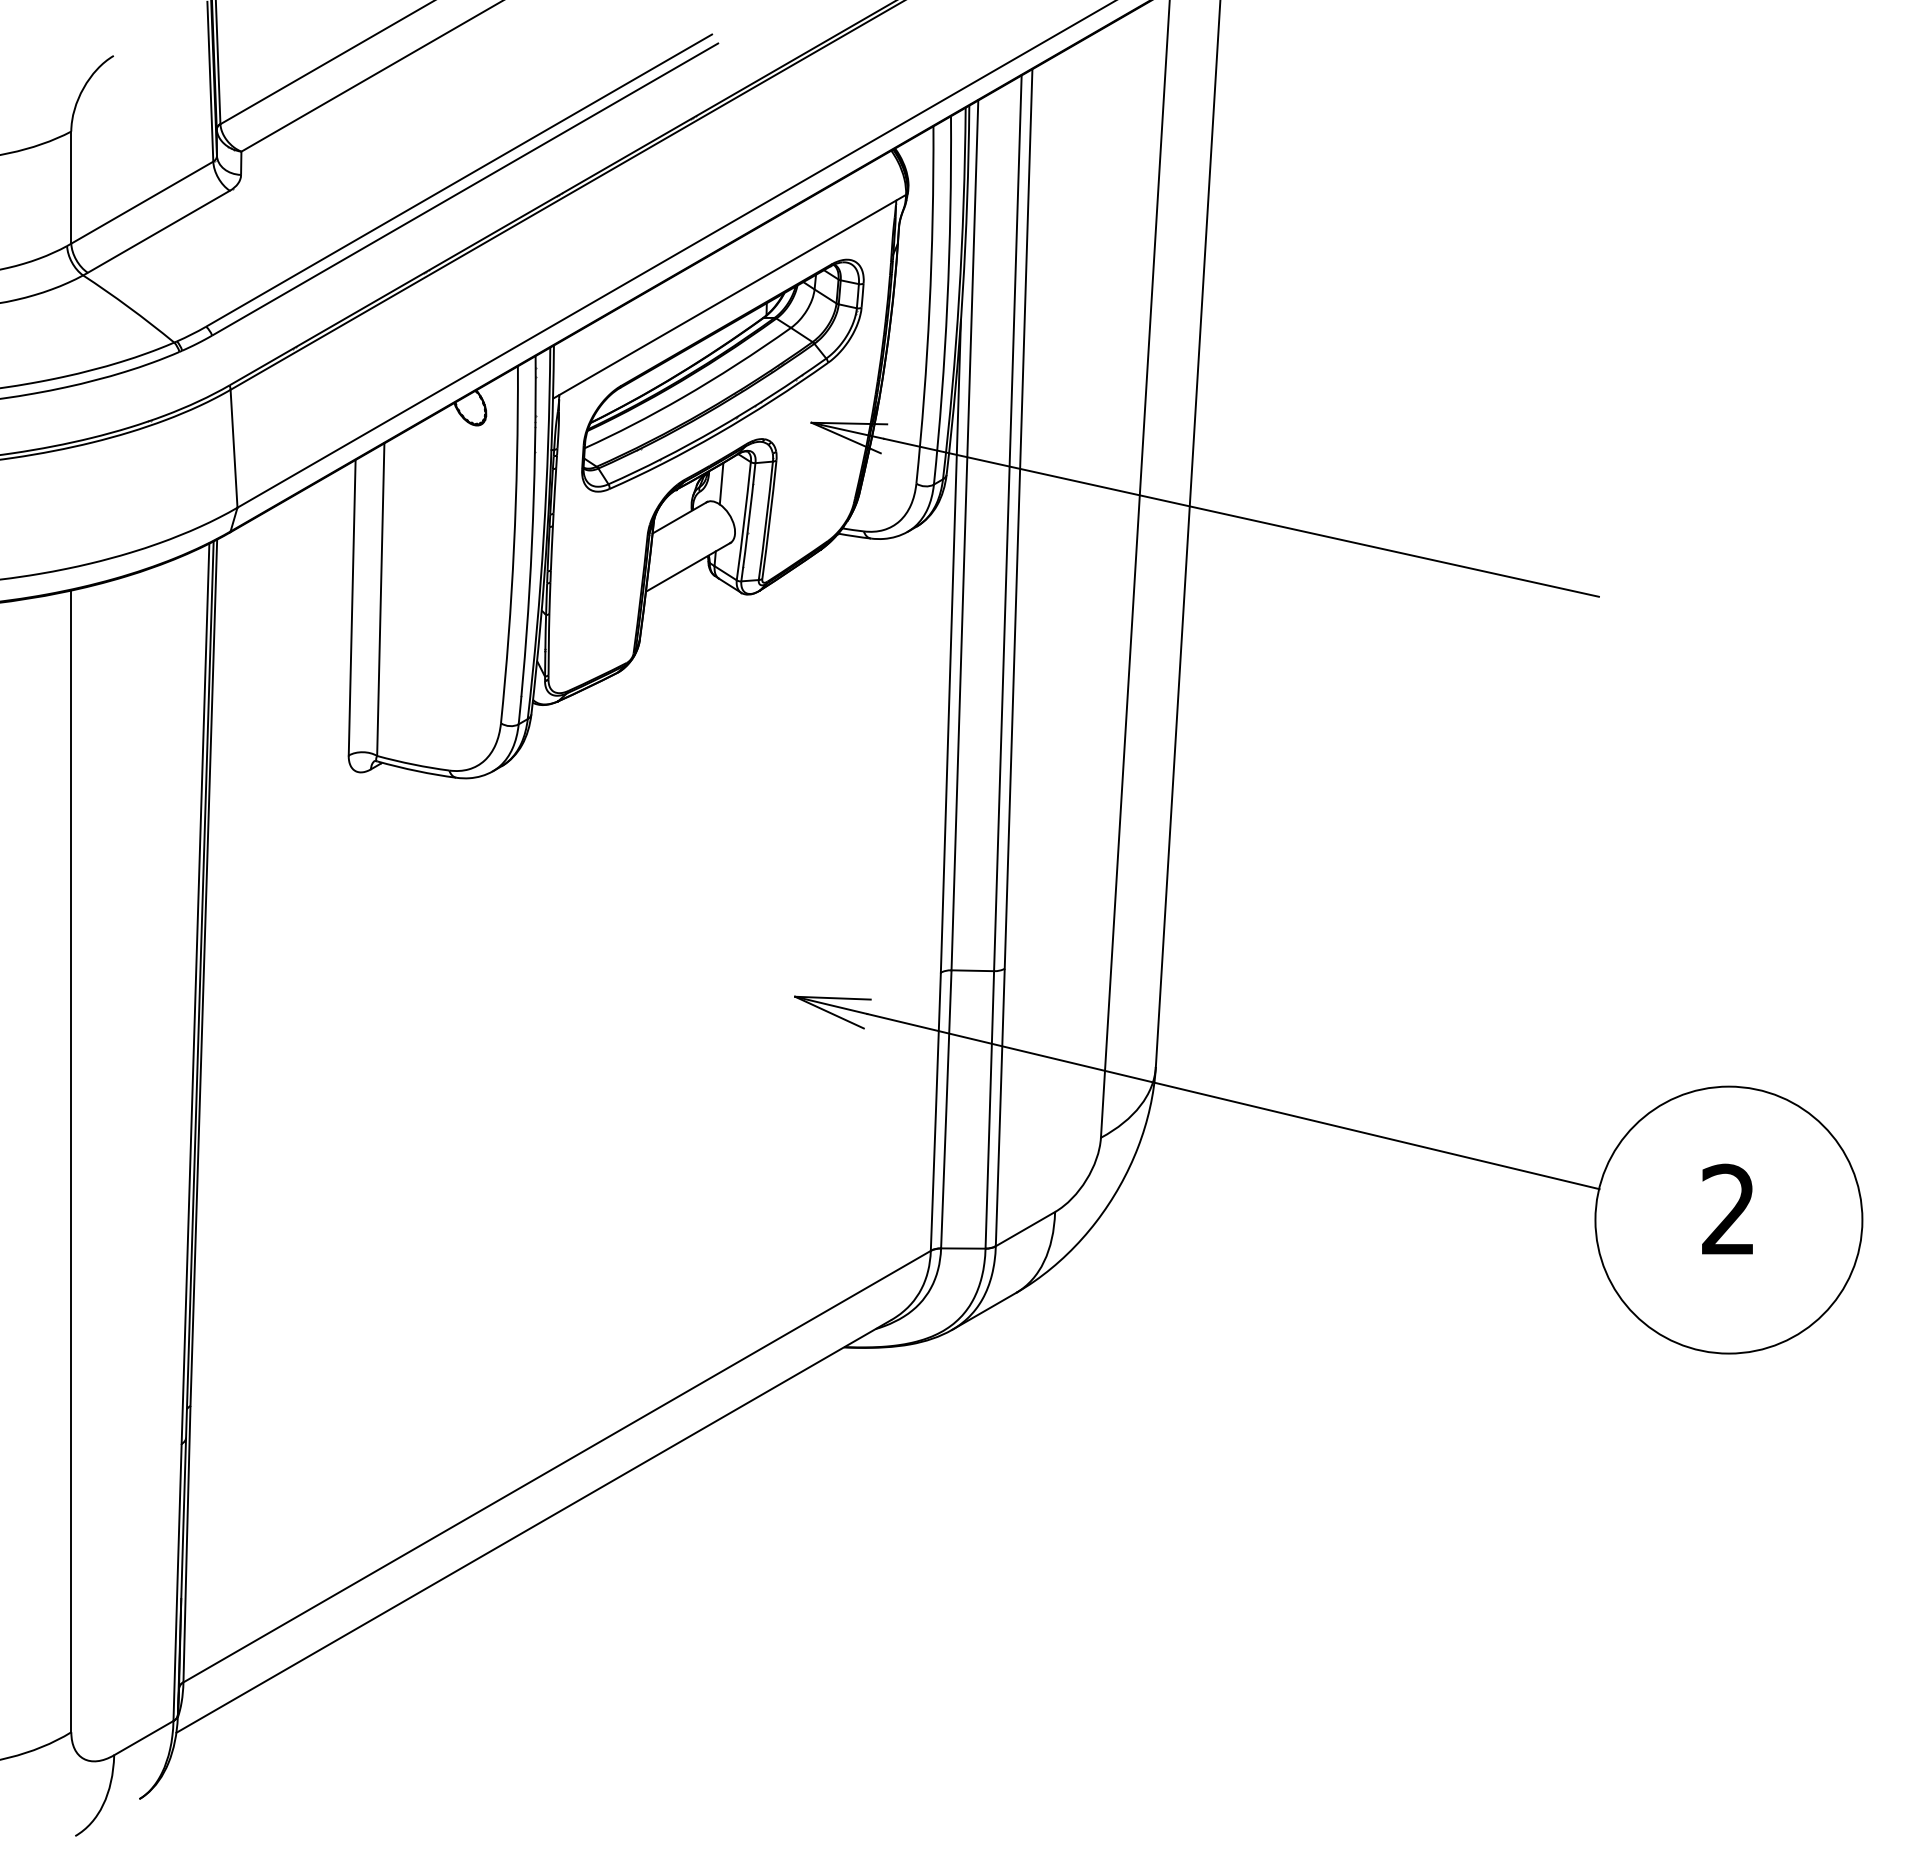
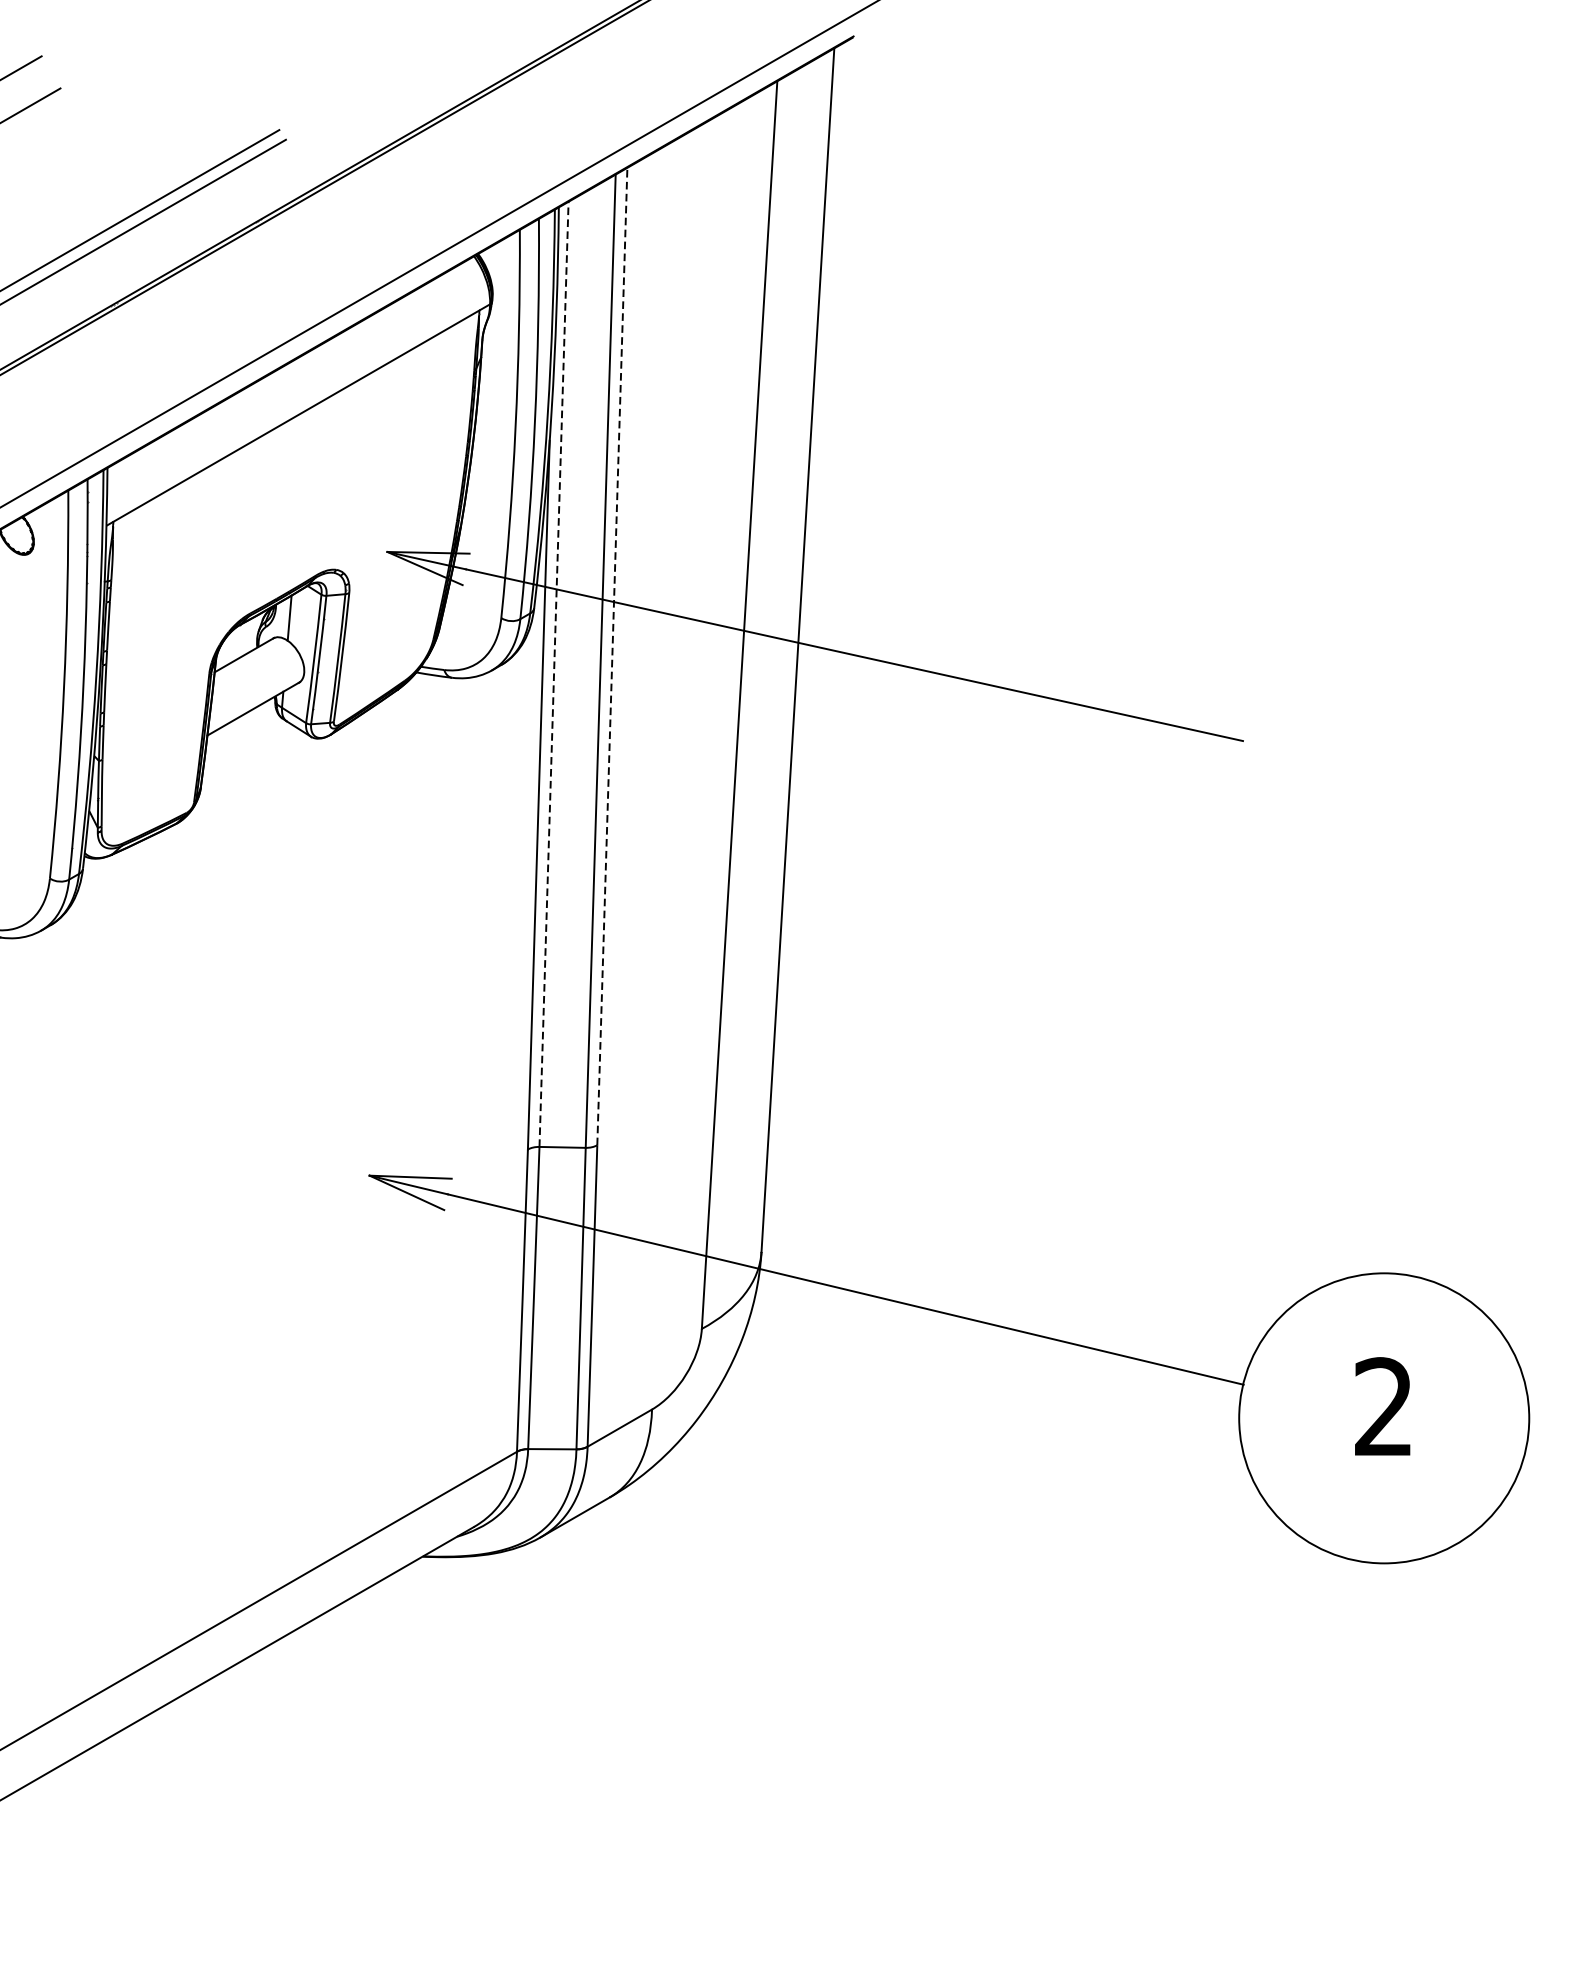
part: (722, 375) -> (290, 500), removed
line: (1018, 519) -> (612, 657), solid -> dashed
line: (964, 534) -> (553, 673), solid -> dashed

